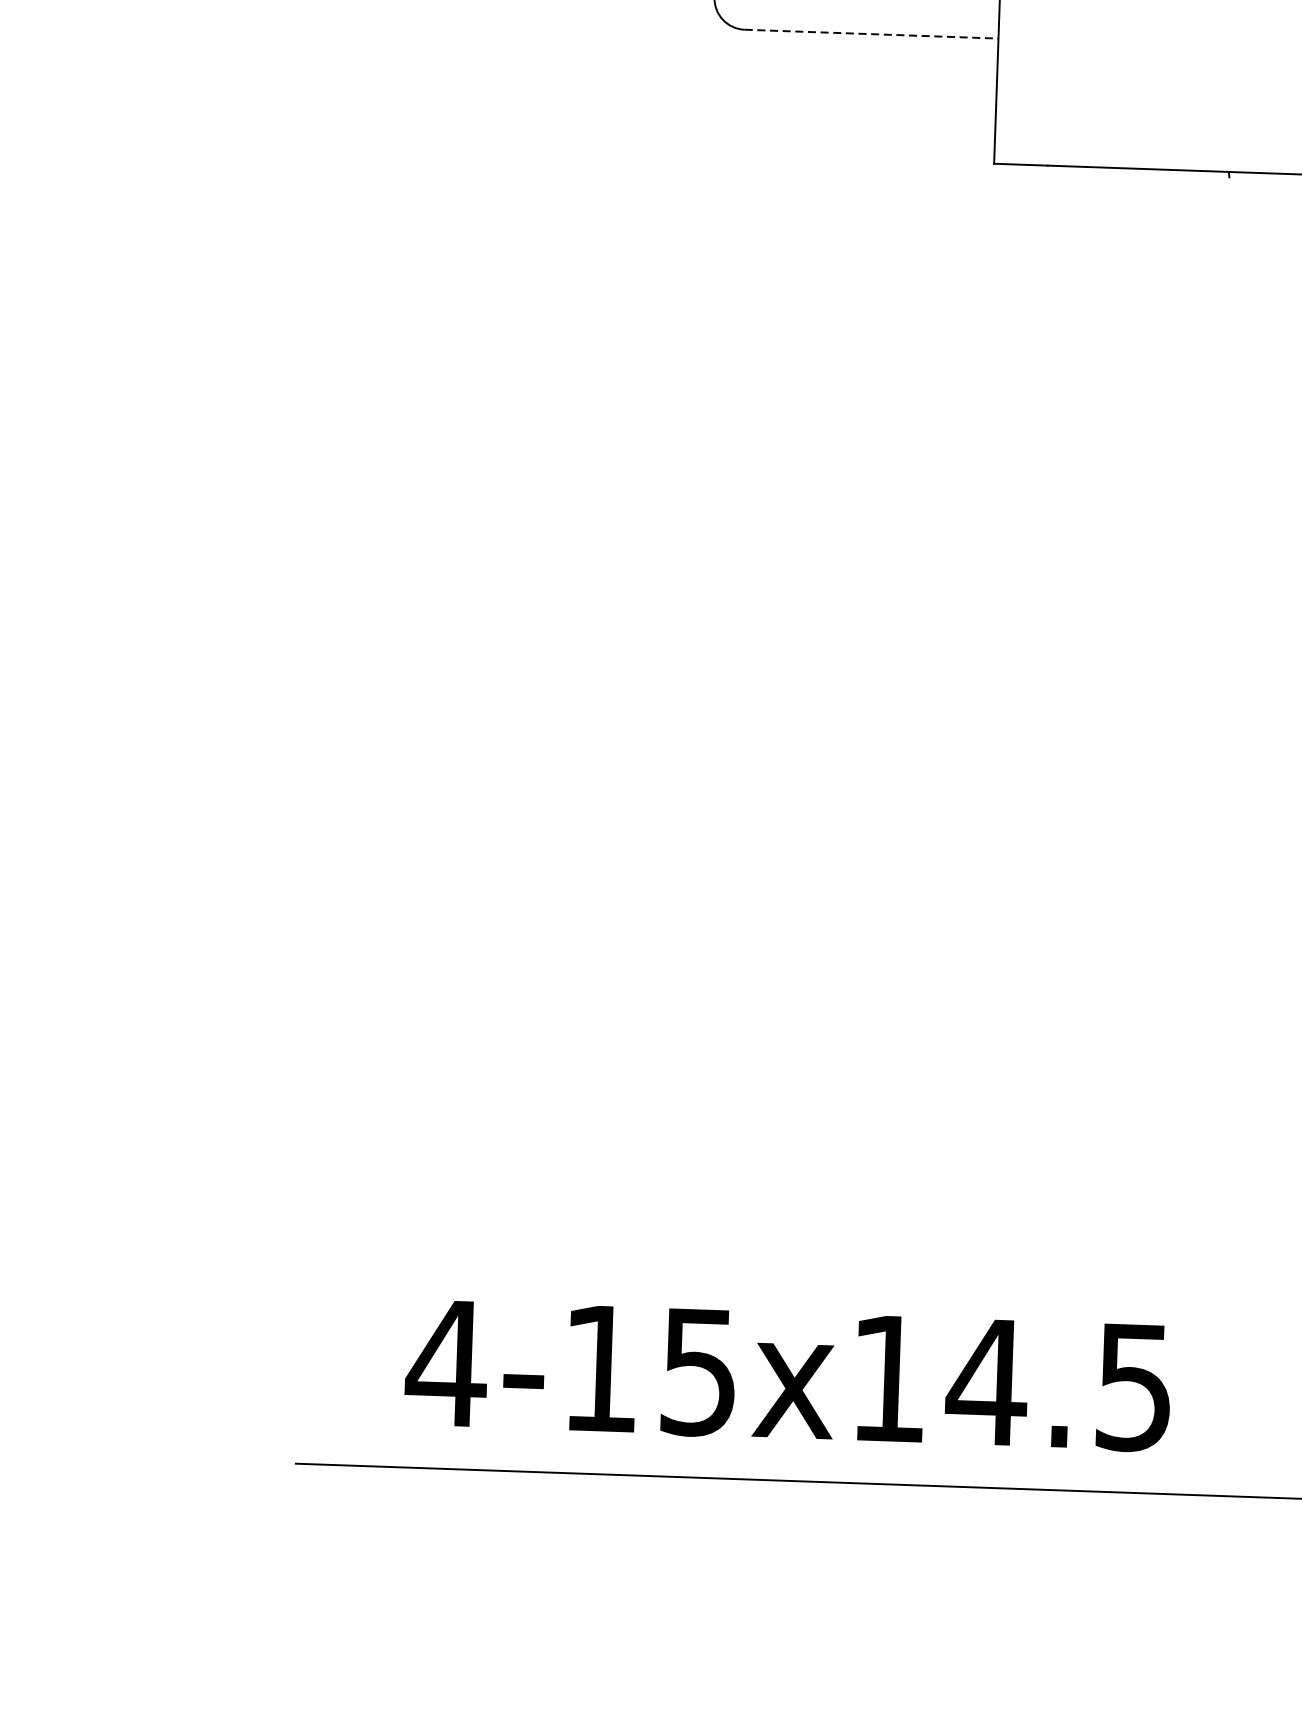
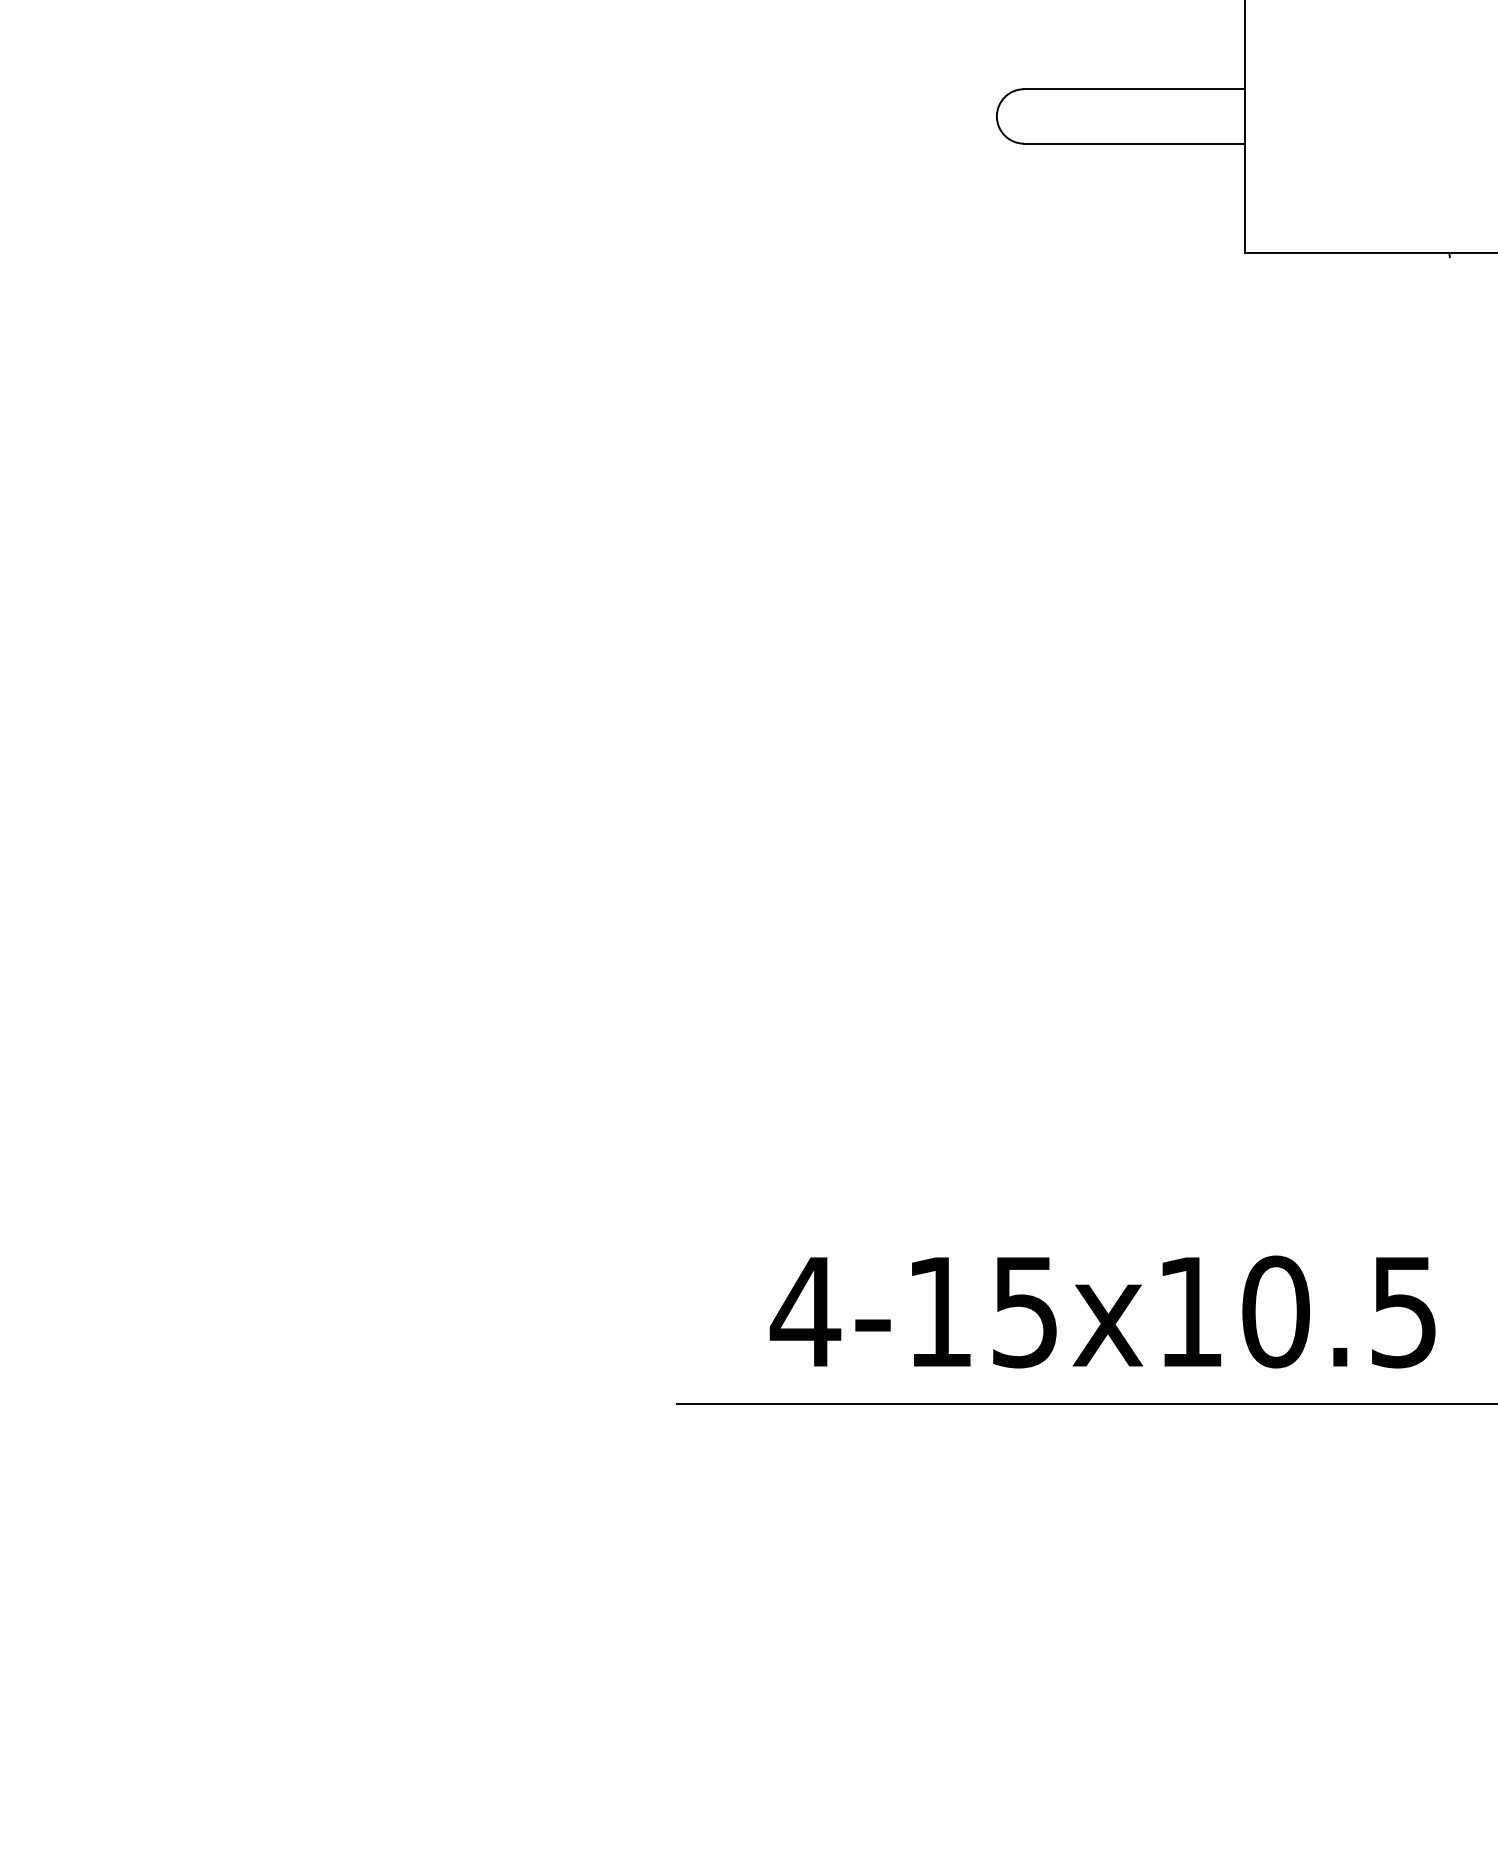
line: (872, 33) -> (1135, 143), dashed -> solid
text: (986, 1381) -> (1275, 1311), 4-15x14.5 -> 4-15x10.5

